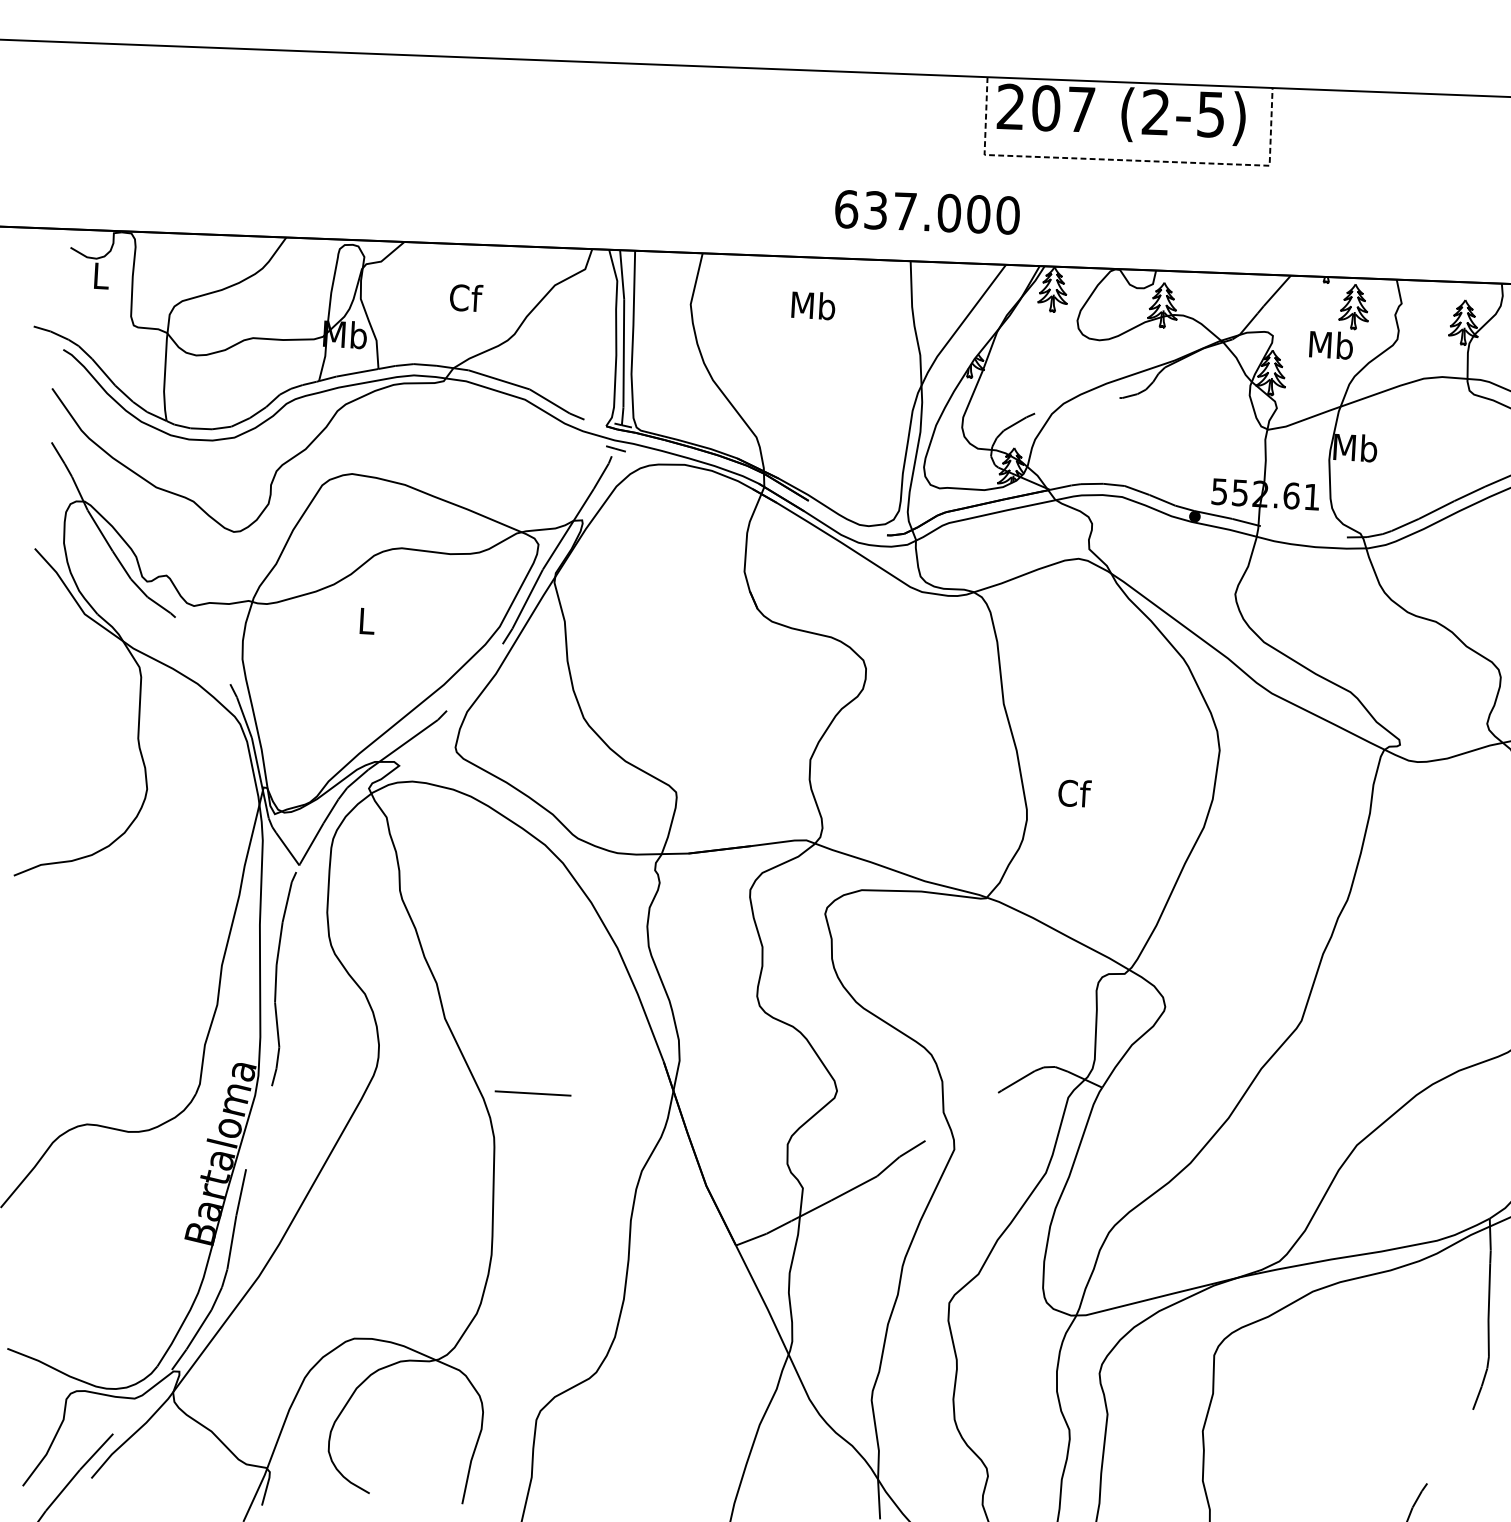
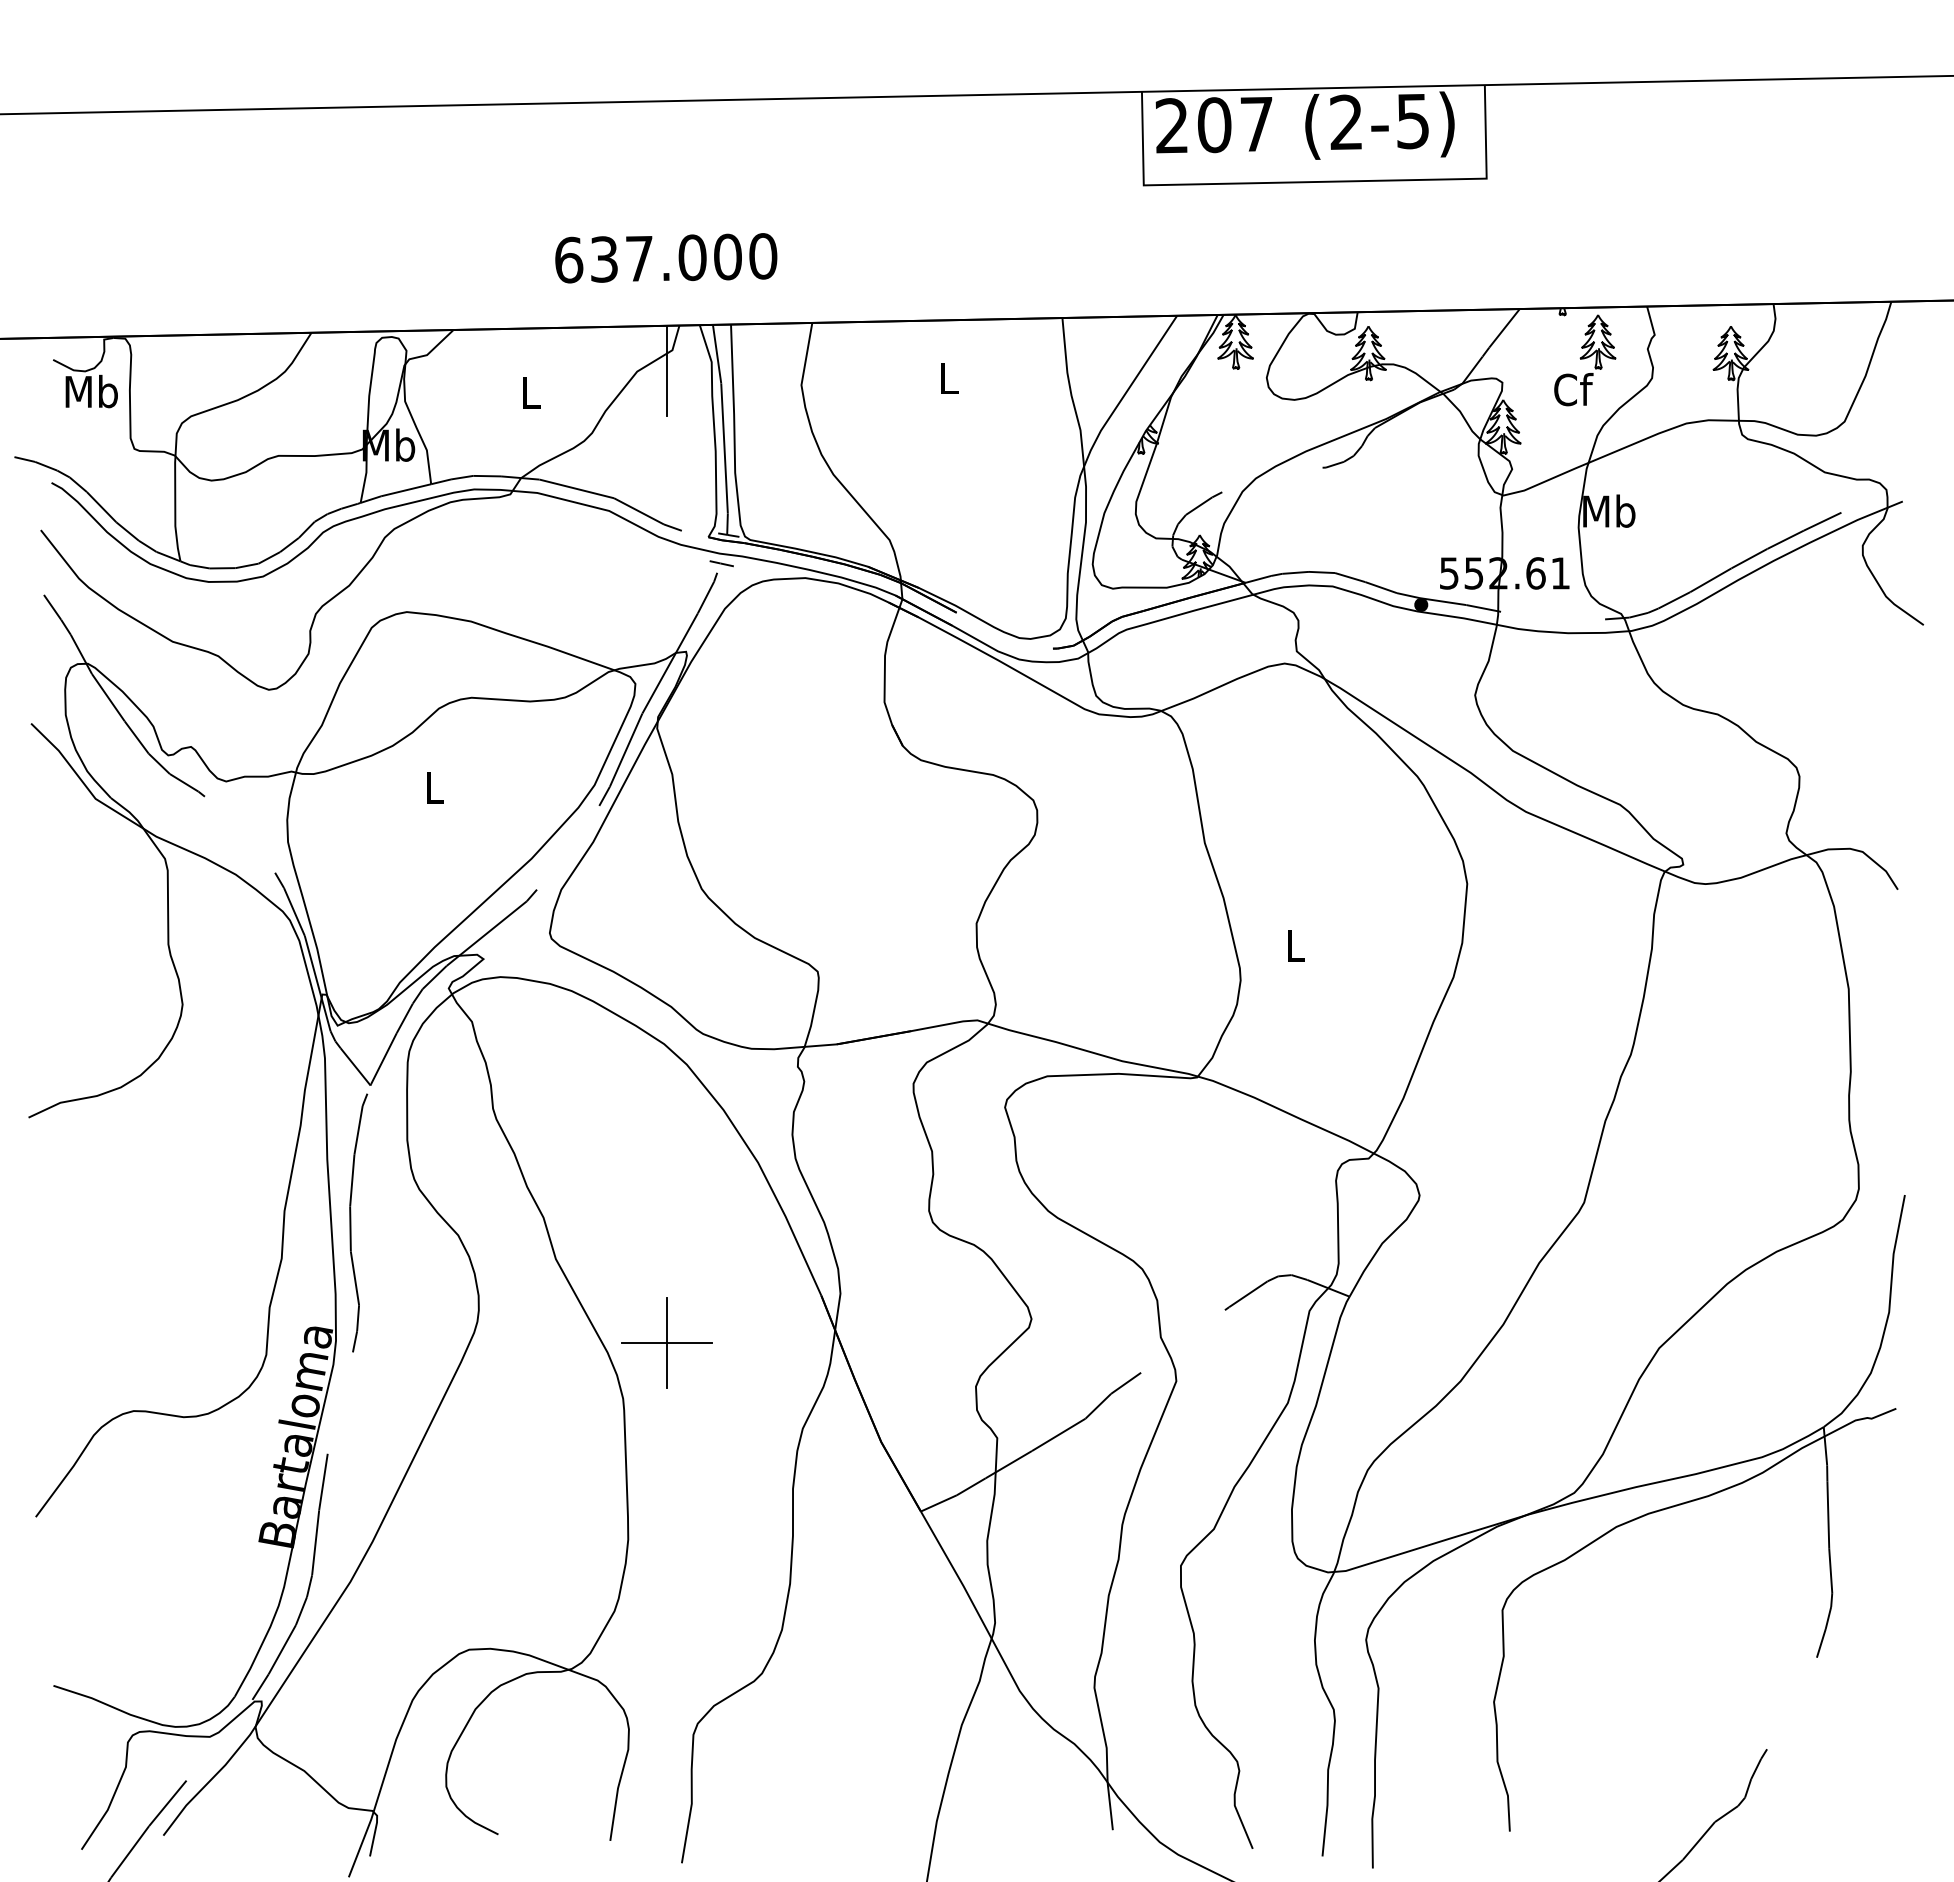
line: (1127, 160) -> (1315, 182), dashed -> solid
text: (927, 212) -> (666, 258), moved
text: (100, 275) -> (91, 391), L -> Mb
line: (579, 285) -> (666, 370), added
text: (466, 297) -> (531, 392), Cf -> L
text: (814, 305) -> (949, 377), Mb -> L
text: (1331, 345) -> (1573, 389), Mb -> Cf
text: (1074, 793) -> (1295, 945), Cf -> L
line: (532, 1093) -> (666, 1343), added

